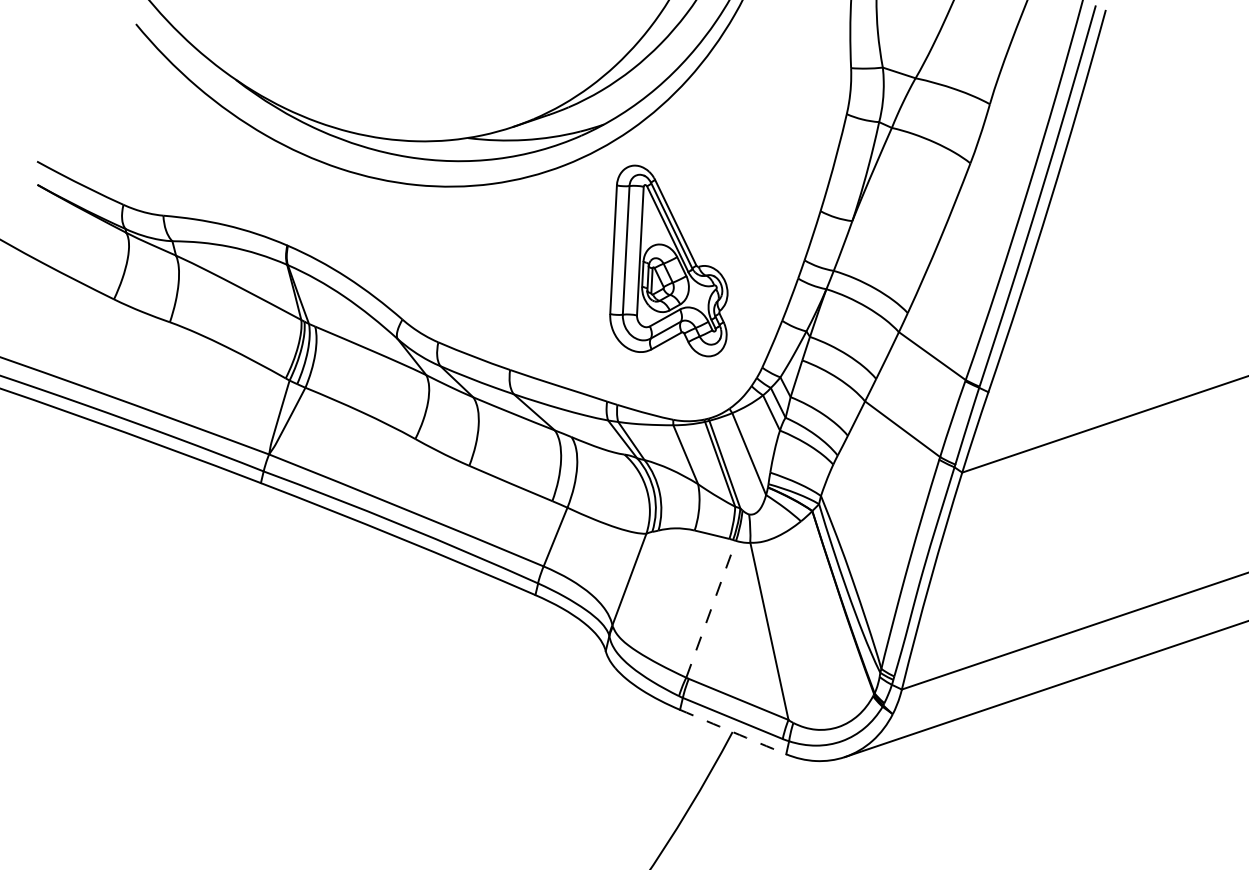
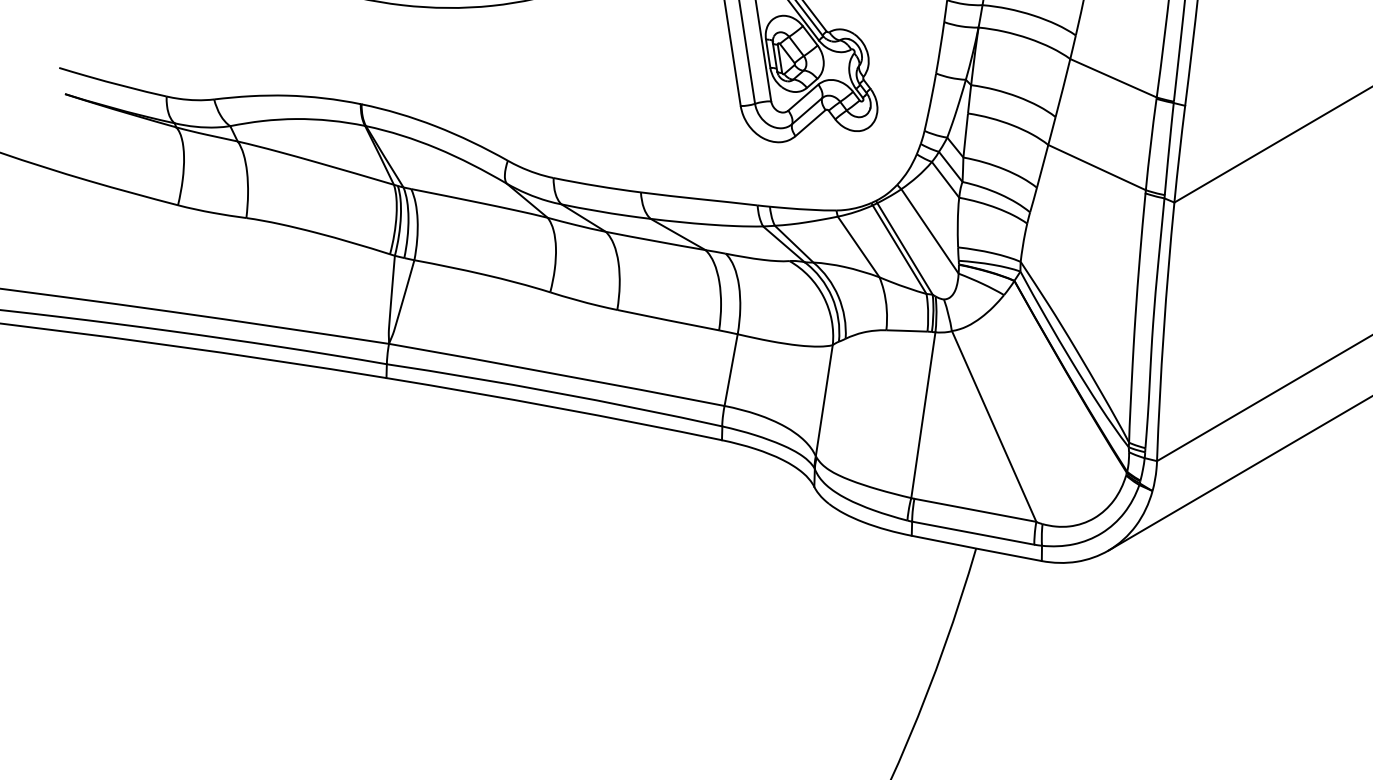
line: (711, 609) -> (923, 415), dashed -> solid
arc: (733, 732) -> (977, 548), dashed -> solid

